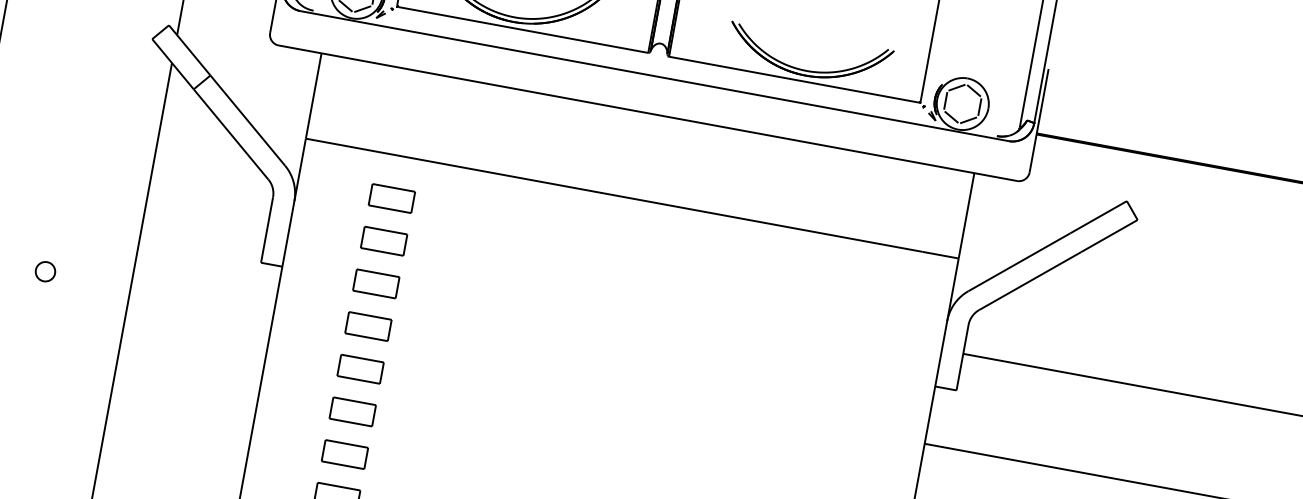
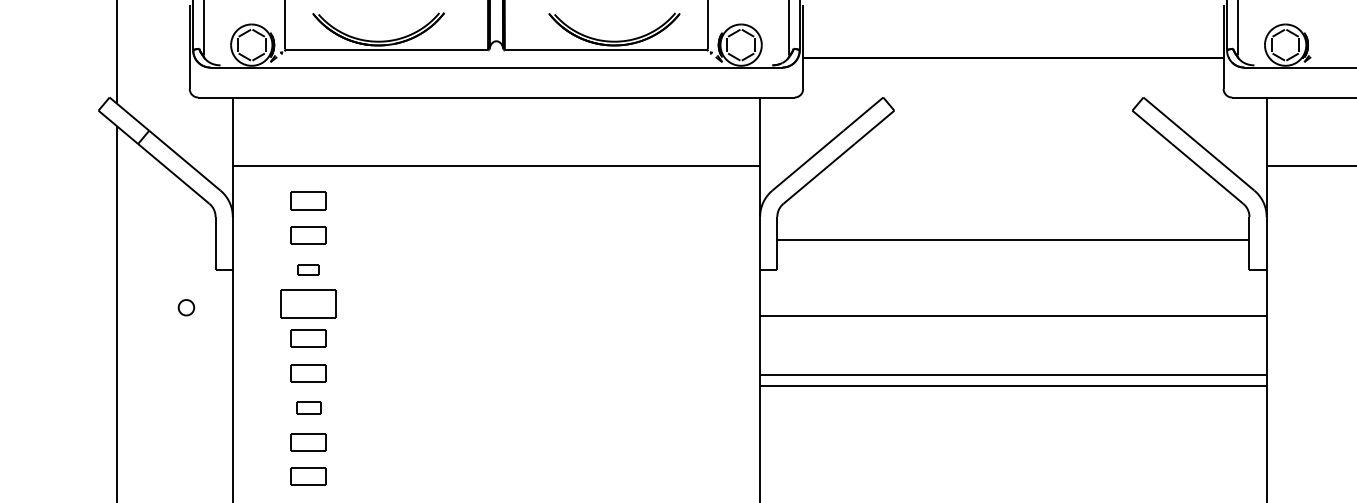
part: (45, 271) -> (186, 307), moved
part: (376, 283) -> (308, 269), size x0.6
part: (368, 326) -> (308, 304), size x1.6
part: (344, 454) -> (308, 407), size x0.7

